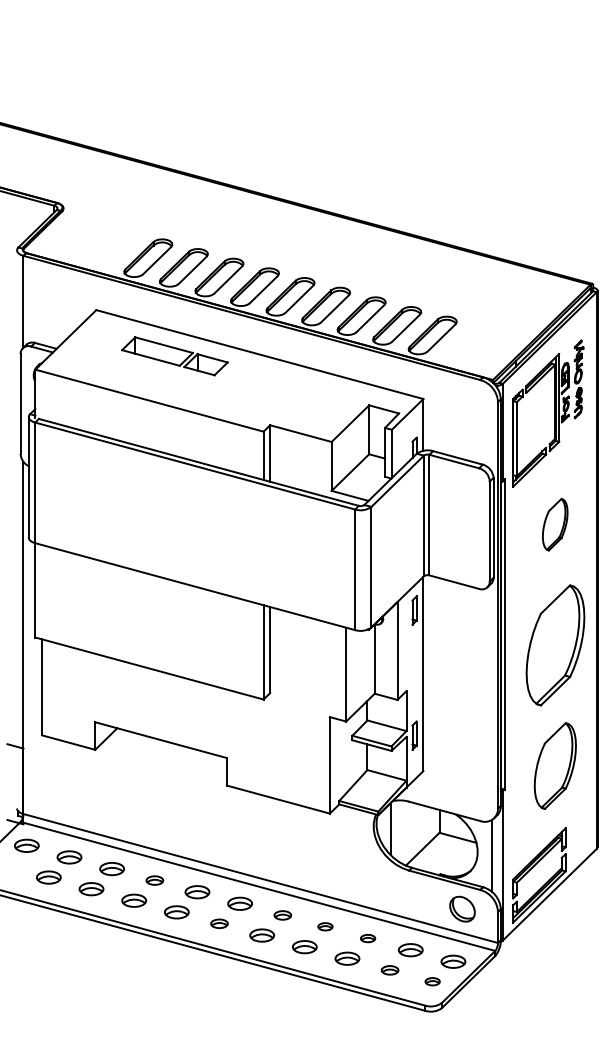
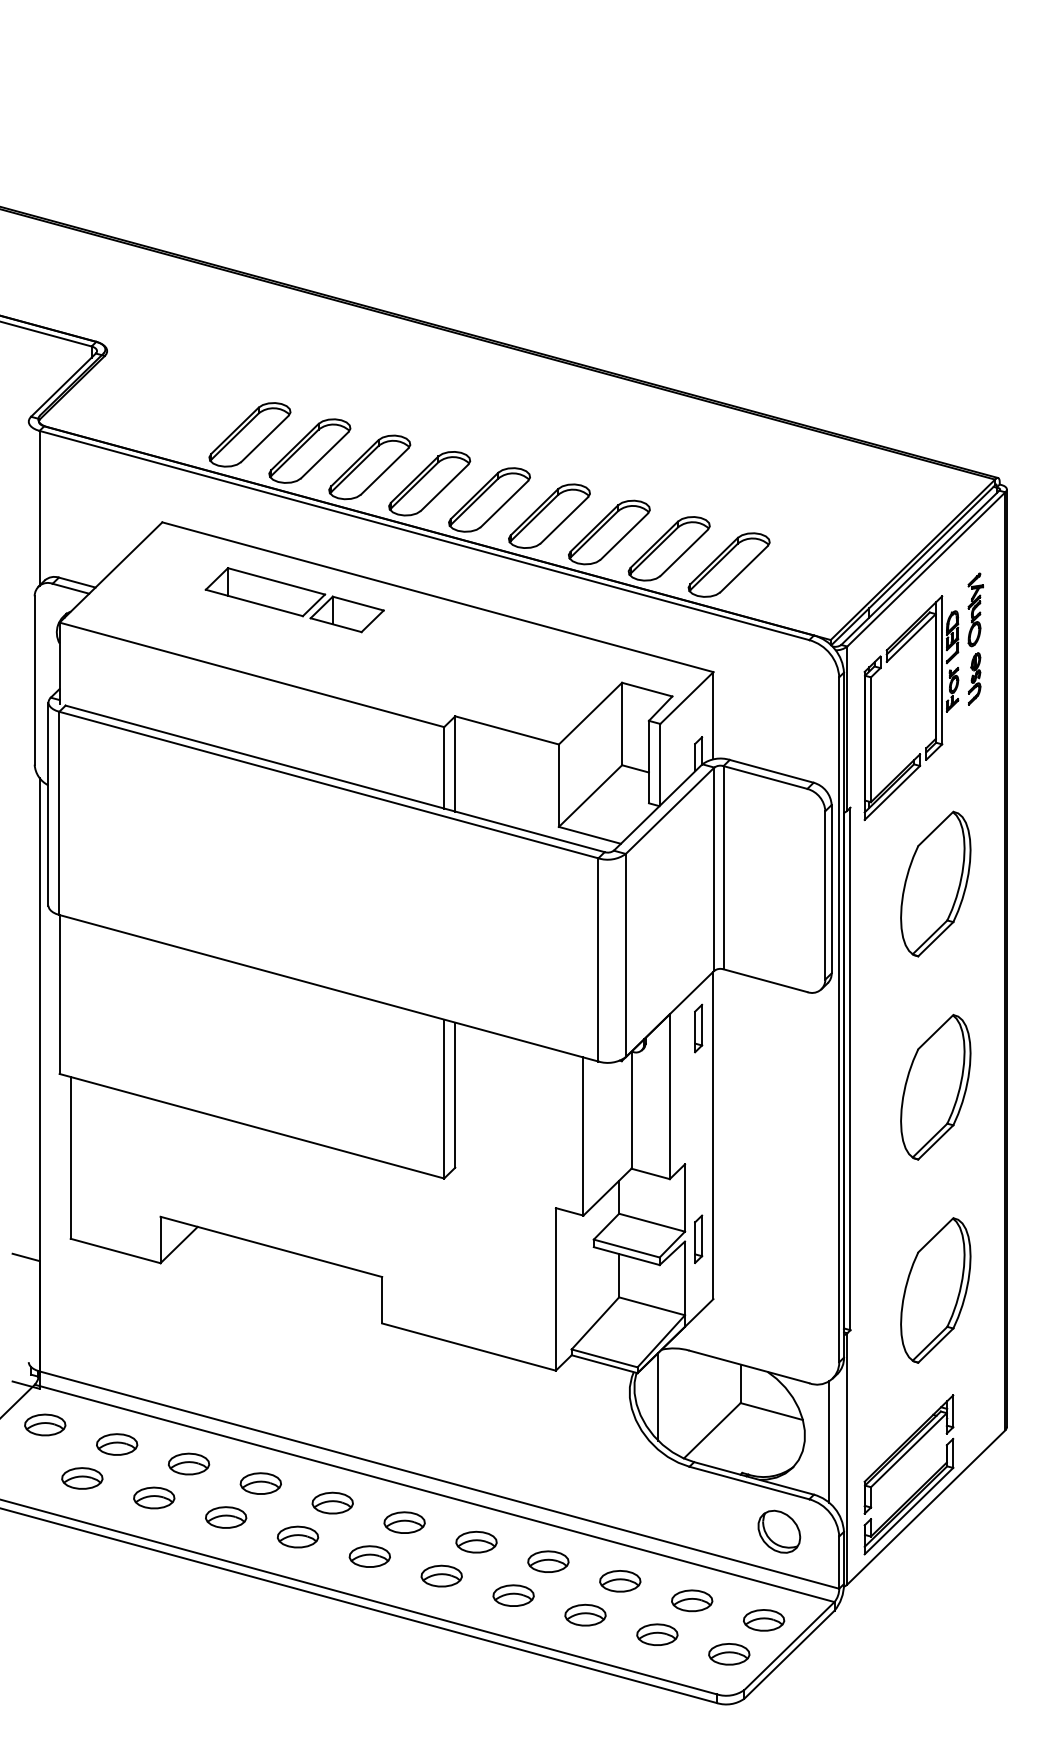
part: (554, 524) -> (934, 883), size x1.67
part: (554, 645) -> (934, 1087), size x0.71
part: (154, 880) -> (260, 1483), size x1.43
part: (282, 915) -> (476, 1542), size x1.43
part: (219, 923) -> (369, 1555), size x1.43
part: (325, 926) -> (548, 1560), size x1.67
part: (367, 938) -> (619, 1581), size x1.67
part: (389, 970) -> (656, 1635), size x1.43
part: (432, 981) -> (728, 1653), size x1.67

